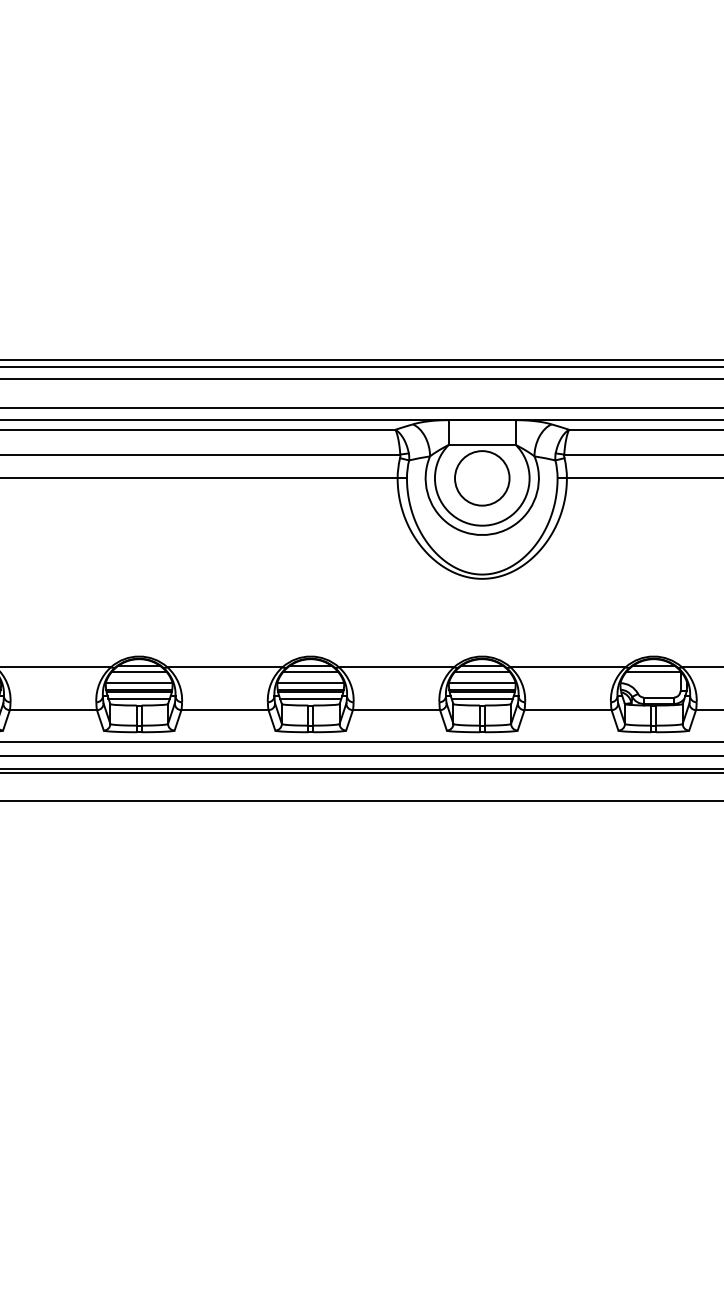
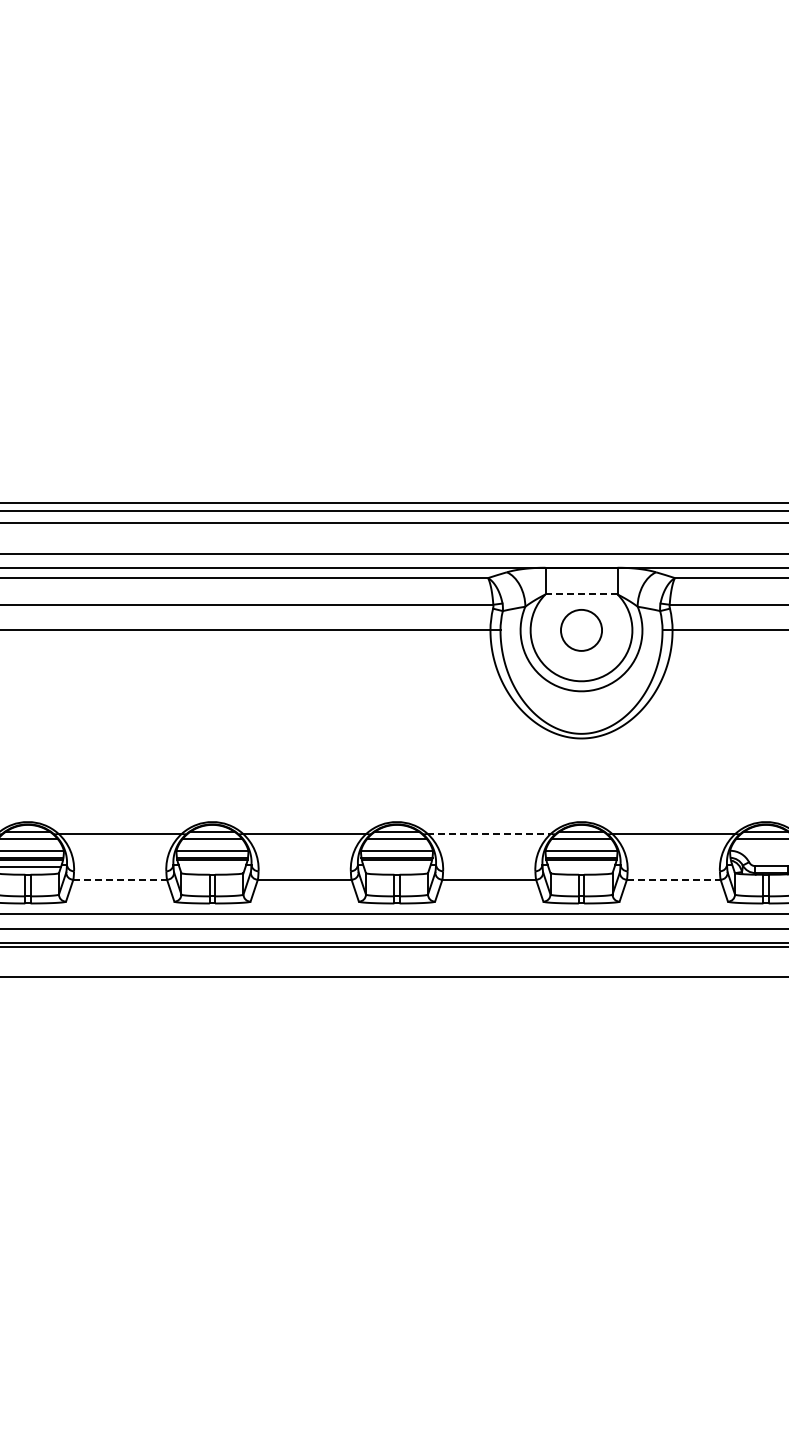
line: (482, 445) -> (581, 594), solid -> dashed
circle: (482, 478) -> (581, 630), size x0.7
line: (396, 667) -> (489, 833), solid -> dashed
line: (139, 698) -> (212, 867), removed
line: (310, 698) -> (396, 867), removed
line: (482, 698) -> (581, 867), removed
line: (53, 709) -> (120, 879), solid -> dashed
line: (567, 709) -> (673, 879), solid -> dashed

